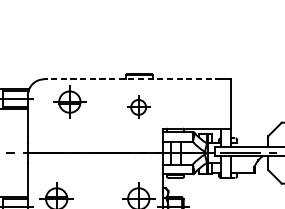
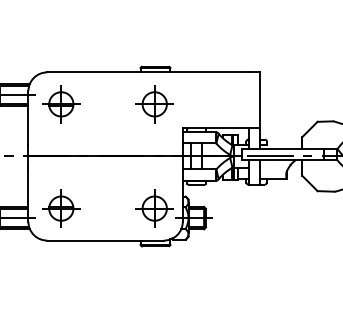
line: (133, 79) -> (148, 72), dashed -> solid
part: (70, 102) -> (61, 104), moved
part: (138, 107) -> (154, 104), size x1.43

